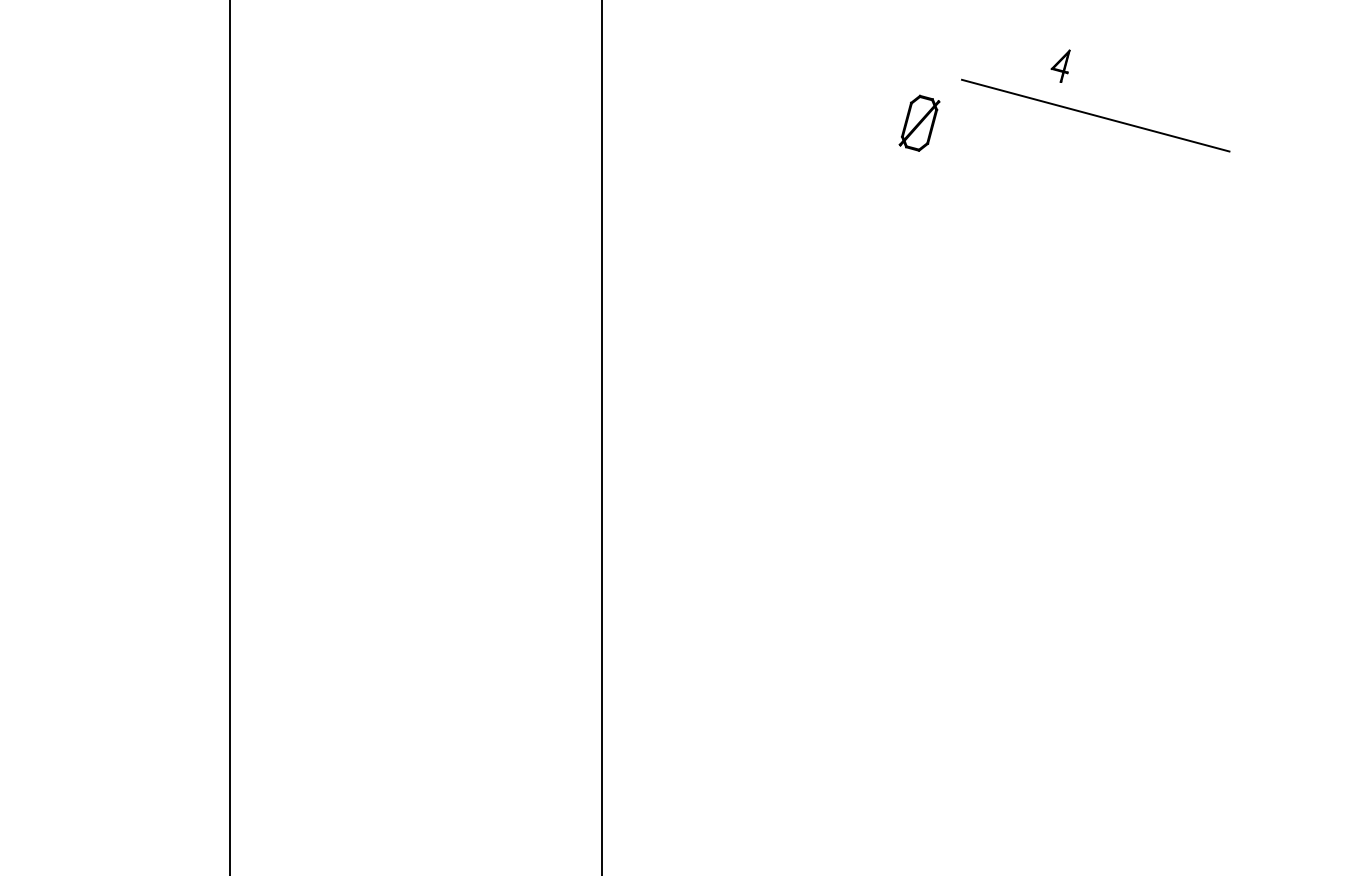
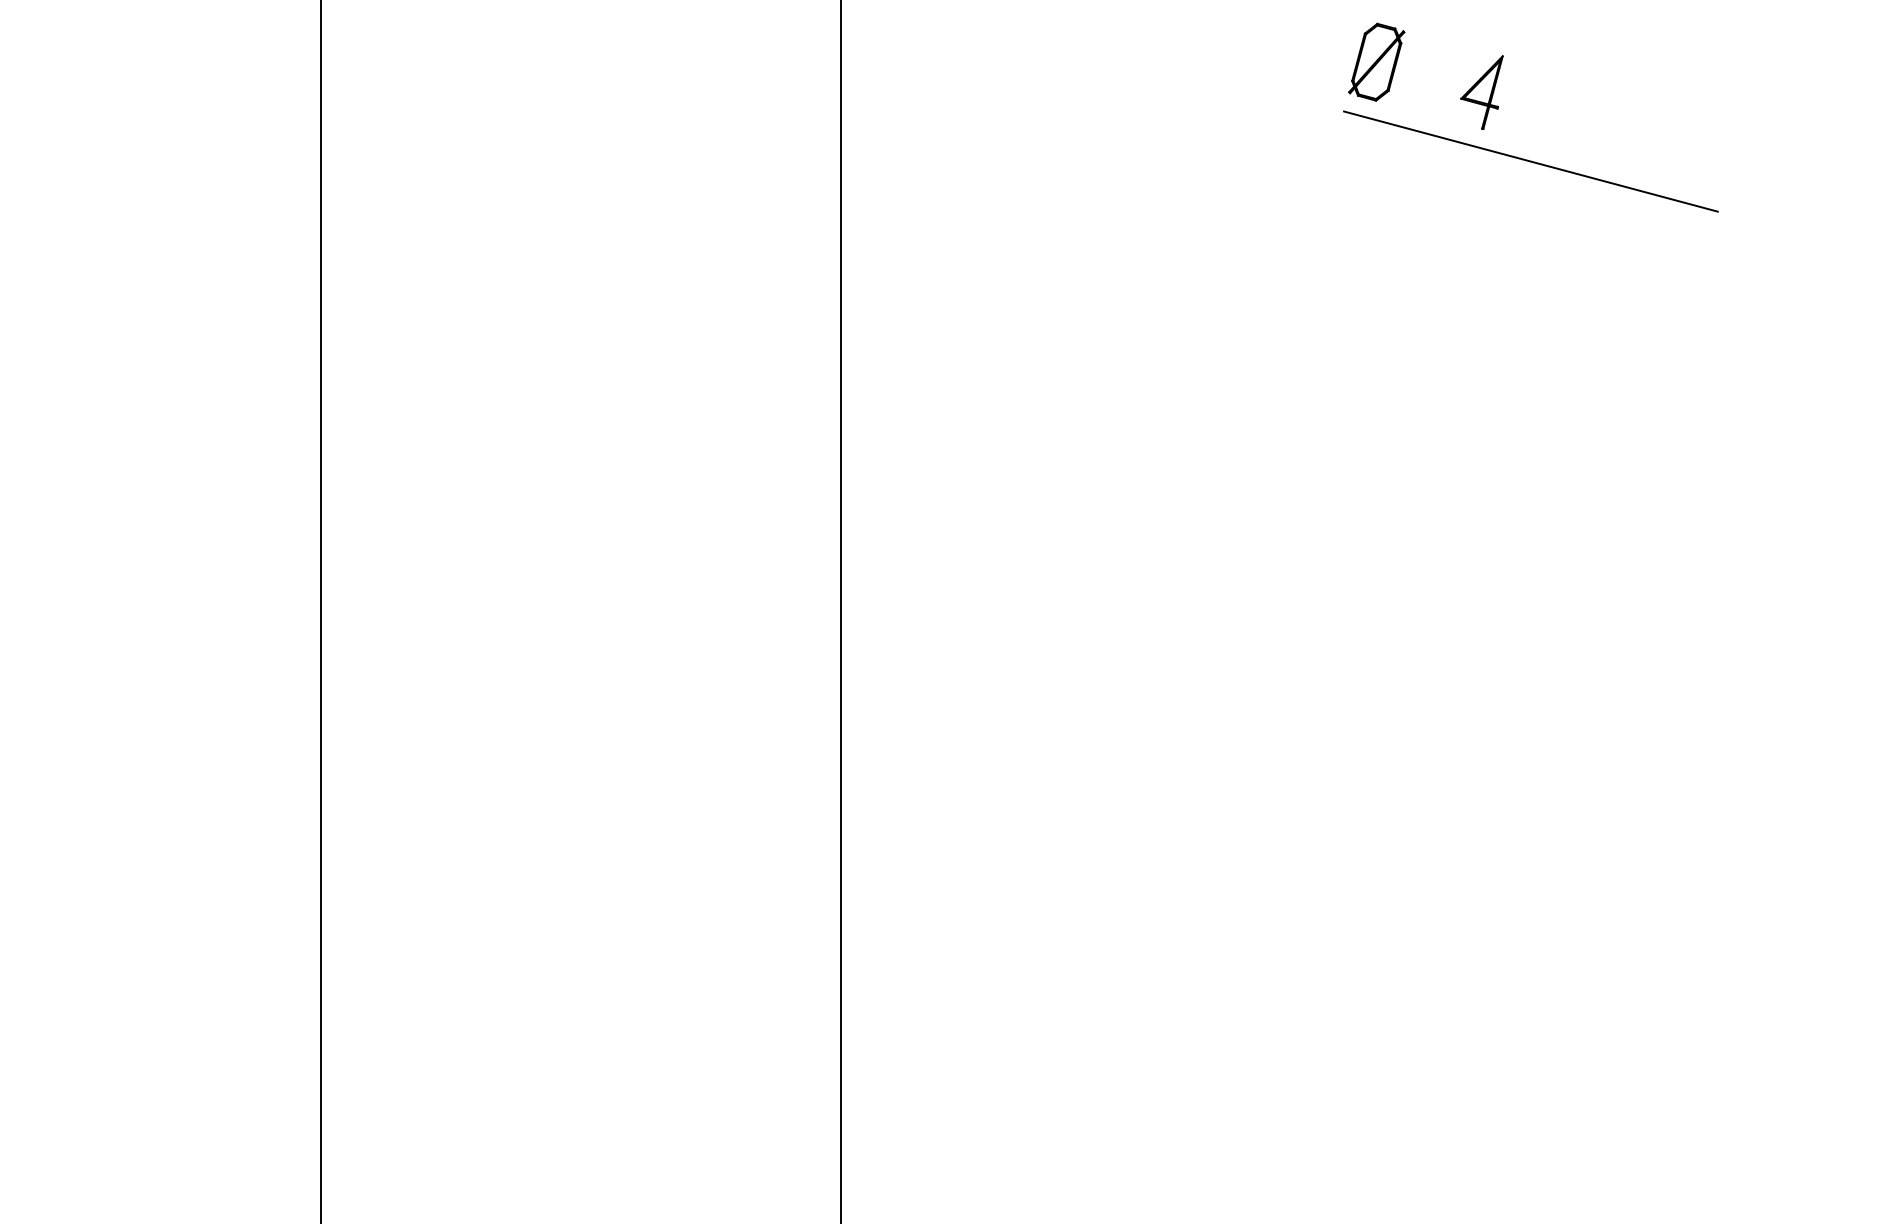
part: (1060, 66) -> (1481, 92), size x1.67
part: (919, 122) -> (1376, 61), moved

